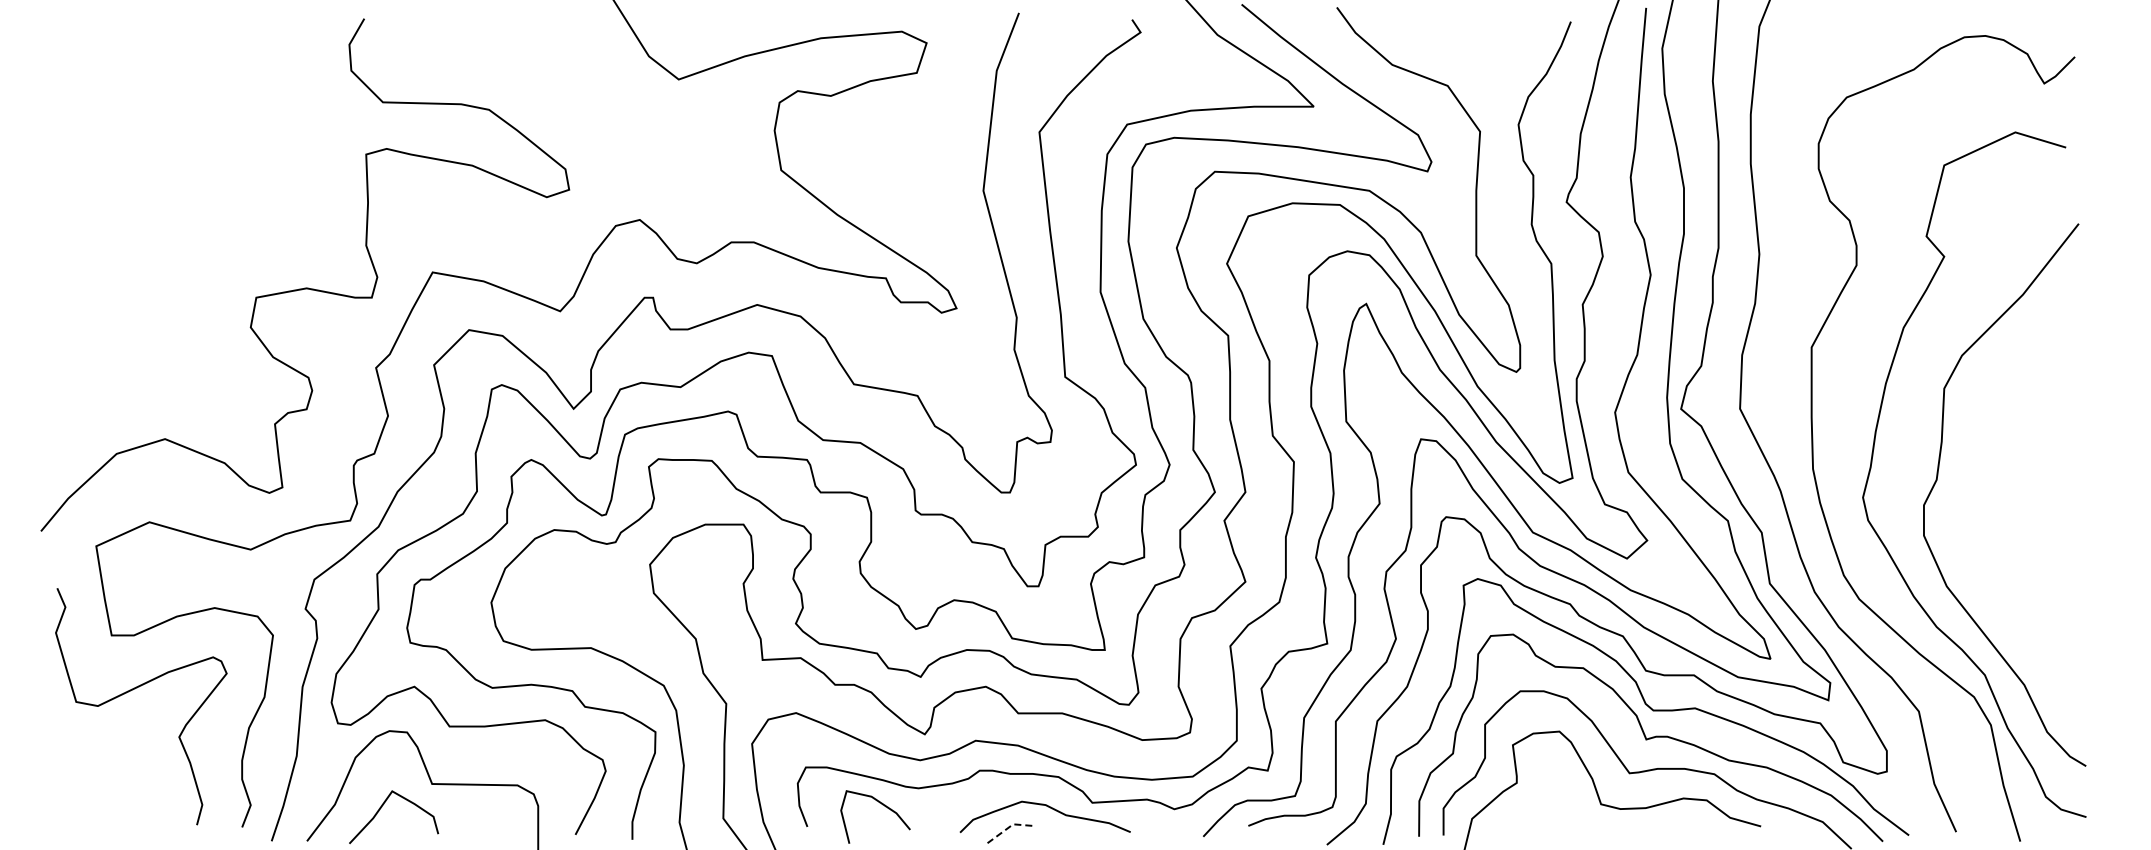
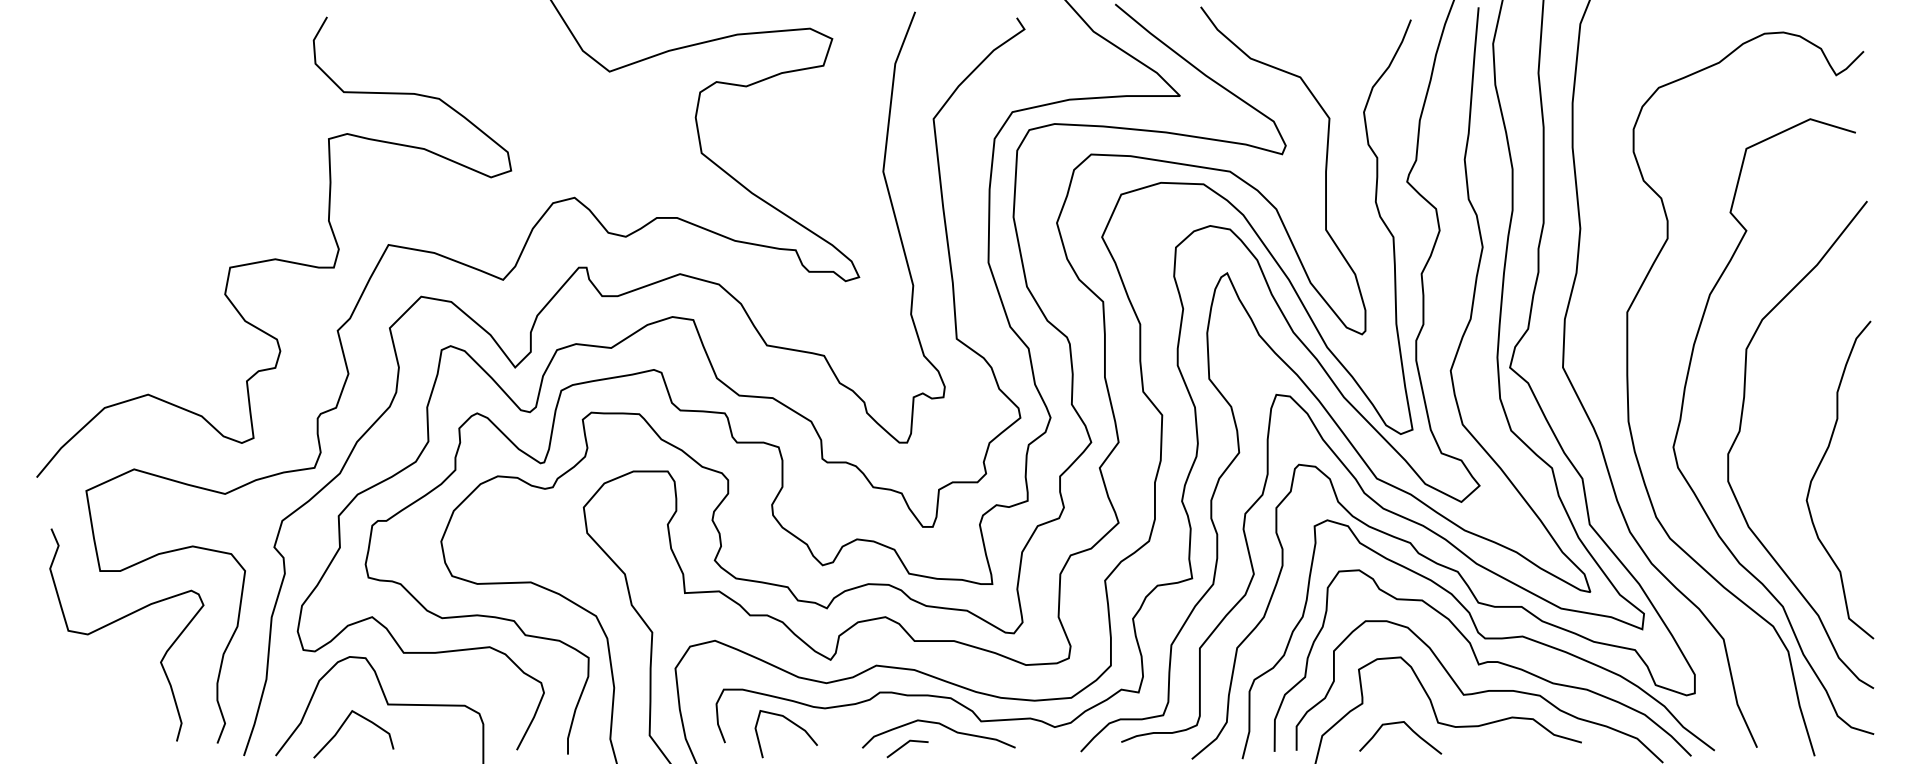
curve: (2024, 521) -> (1818, 468), added
curve: (1568, 810) -> (1408, 728), added
line: (1009, 827) -> (906, 743), dashed -> solid

